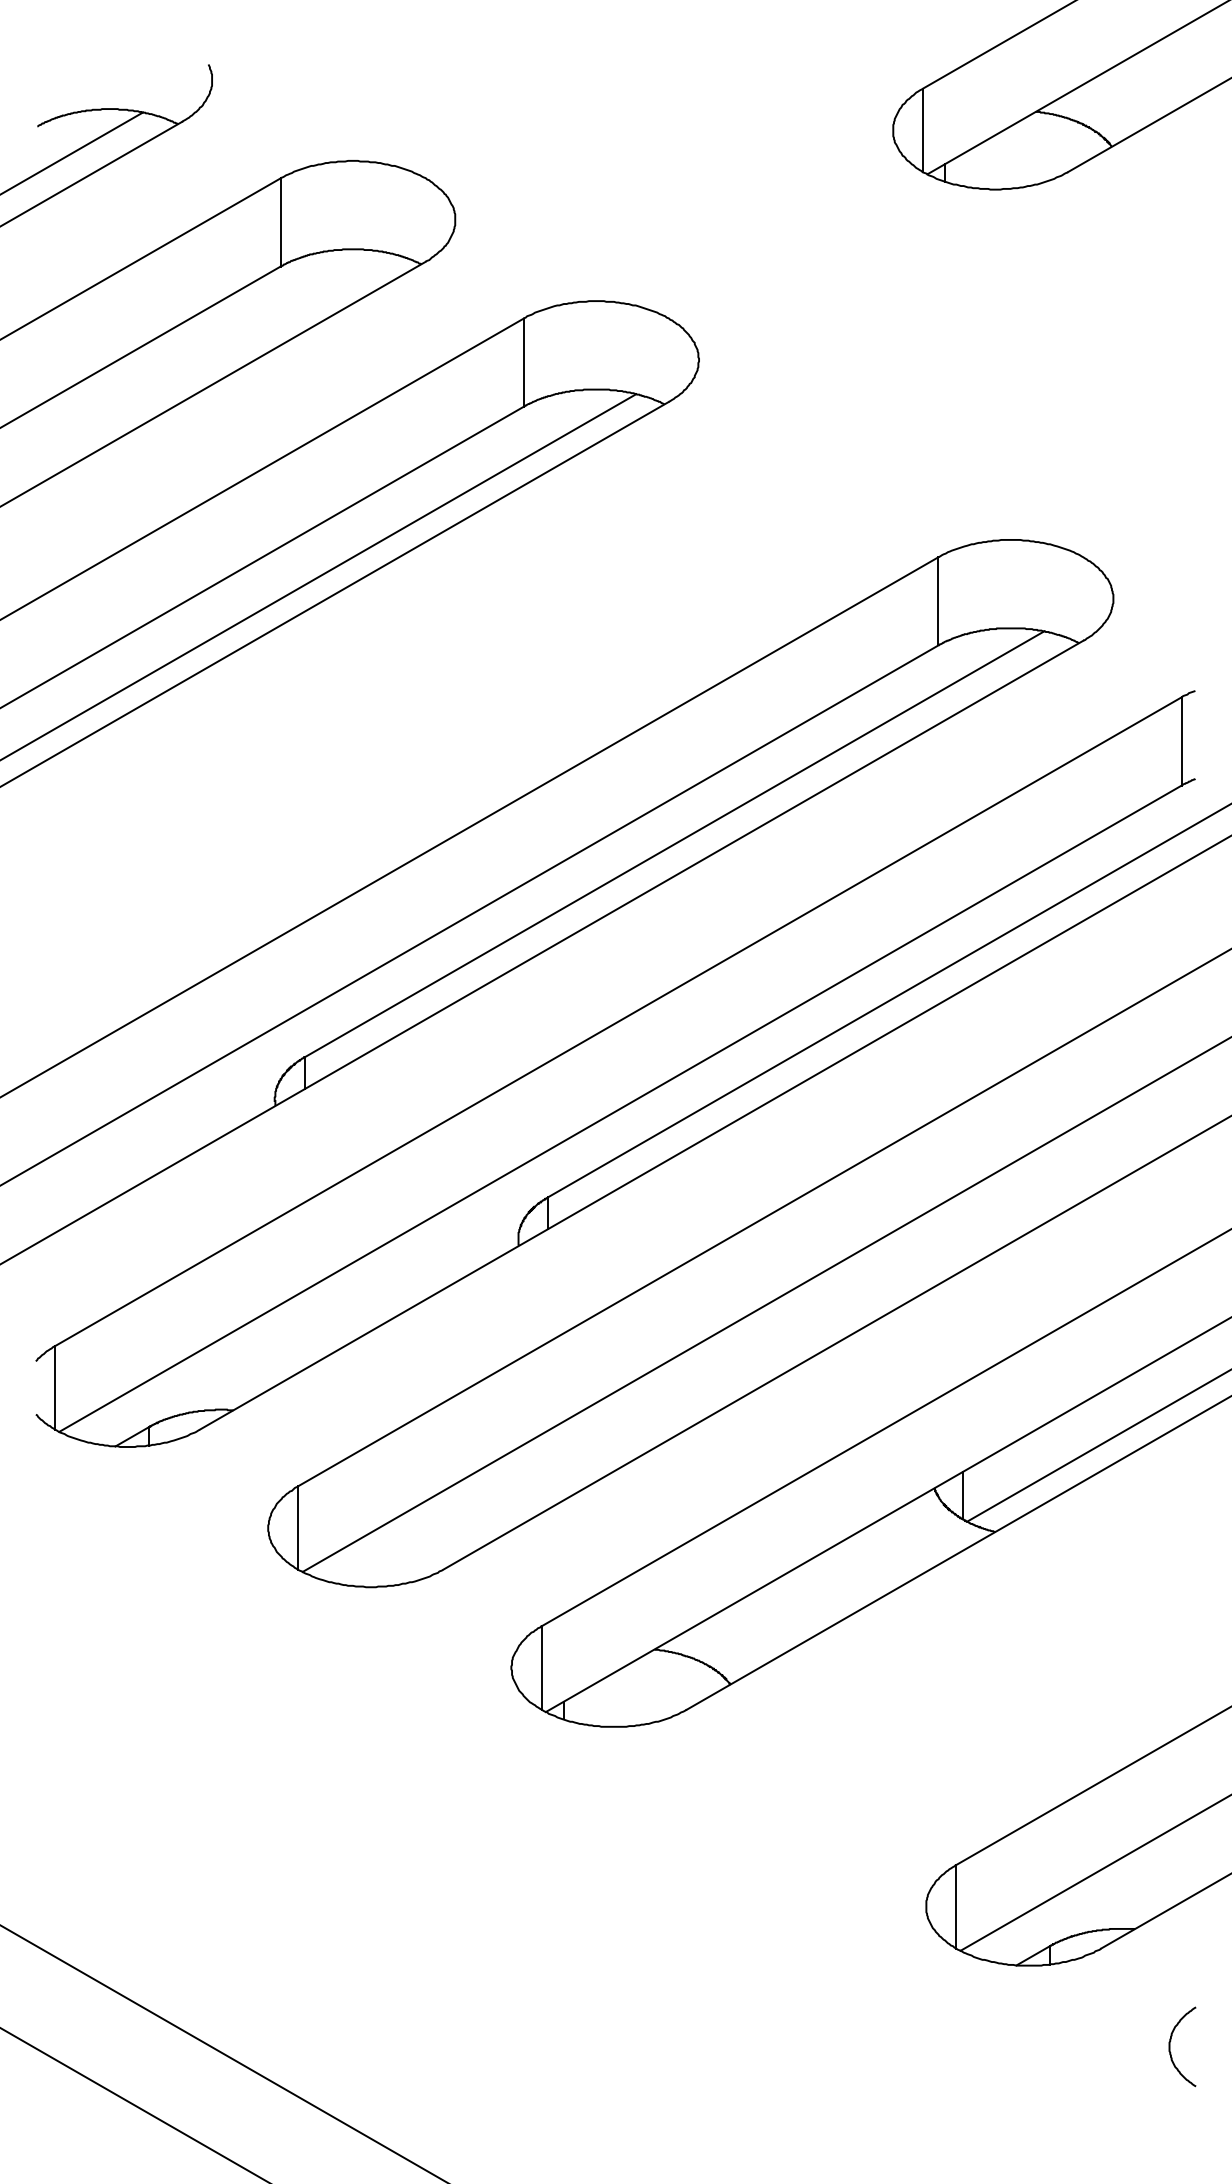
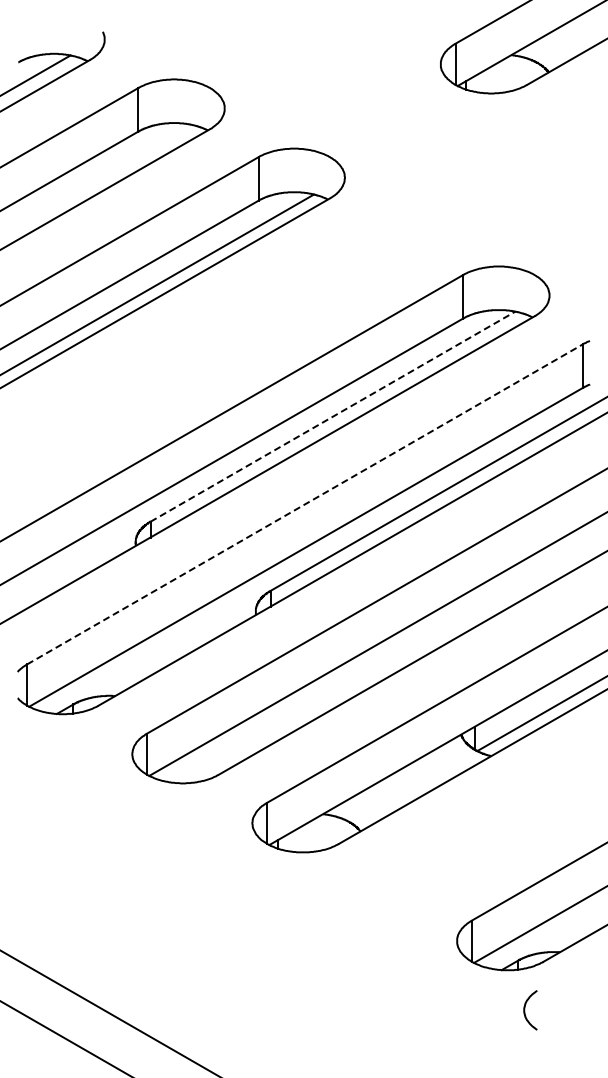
line: (673, 843) -> (332, 416), solid -> dashed
line: (619, 1022) -> (305, 504), solid -> dashed
curve: (1172, 2047) -> (525, 1010), moved

